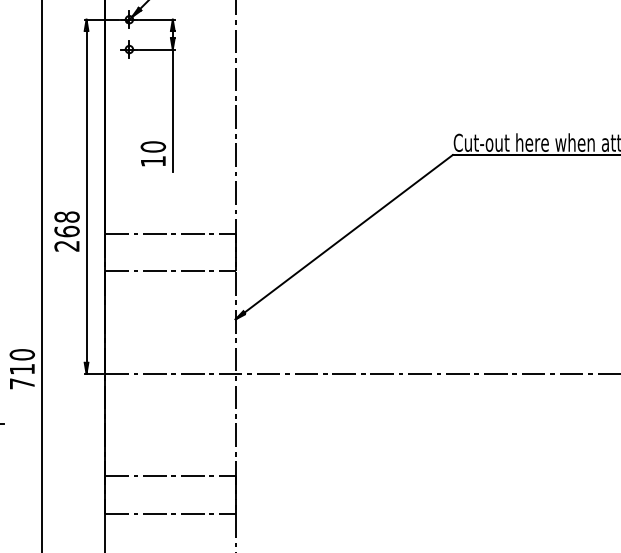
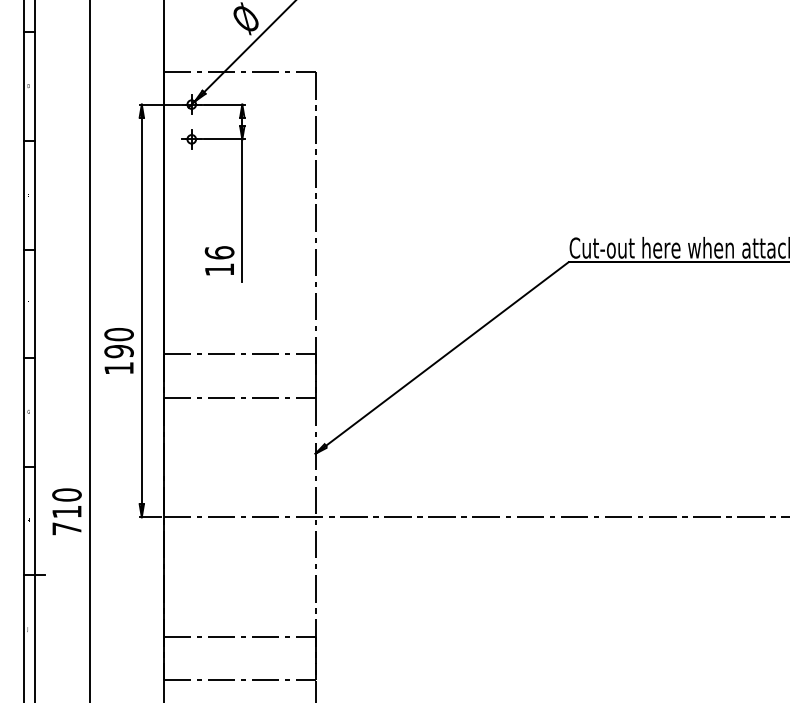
text: (153, 146) -> (219, 252), 10 -> 16
text: (66, 231) -> (118, 351), 268 -> 190

